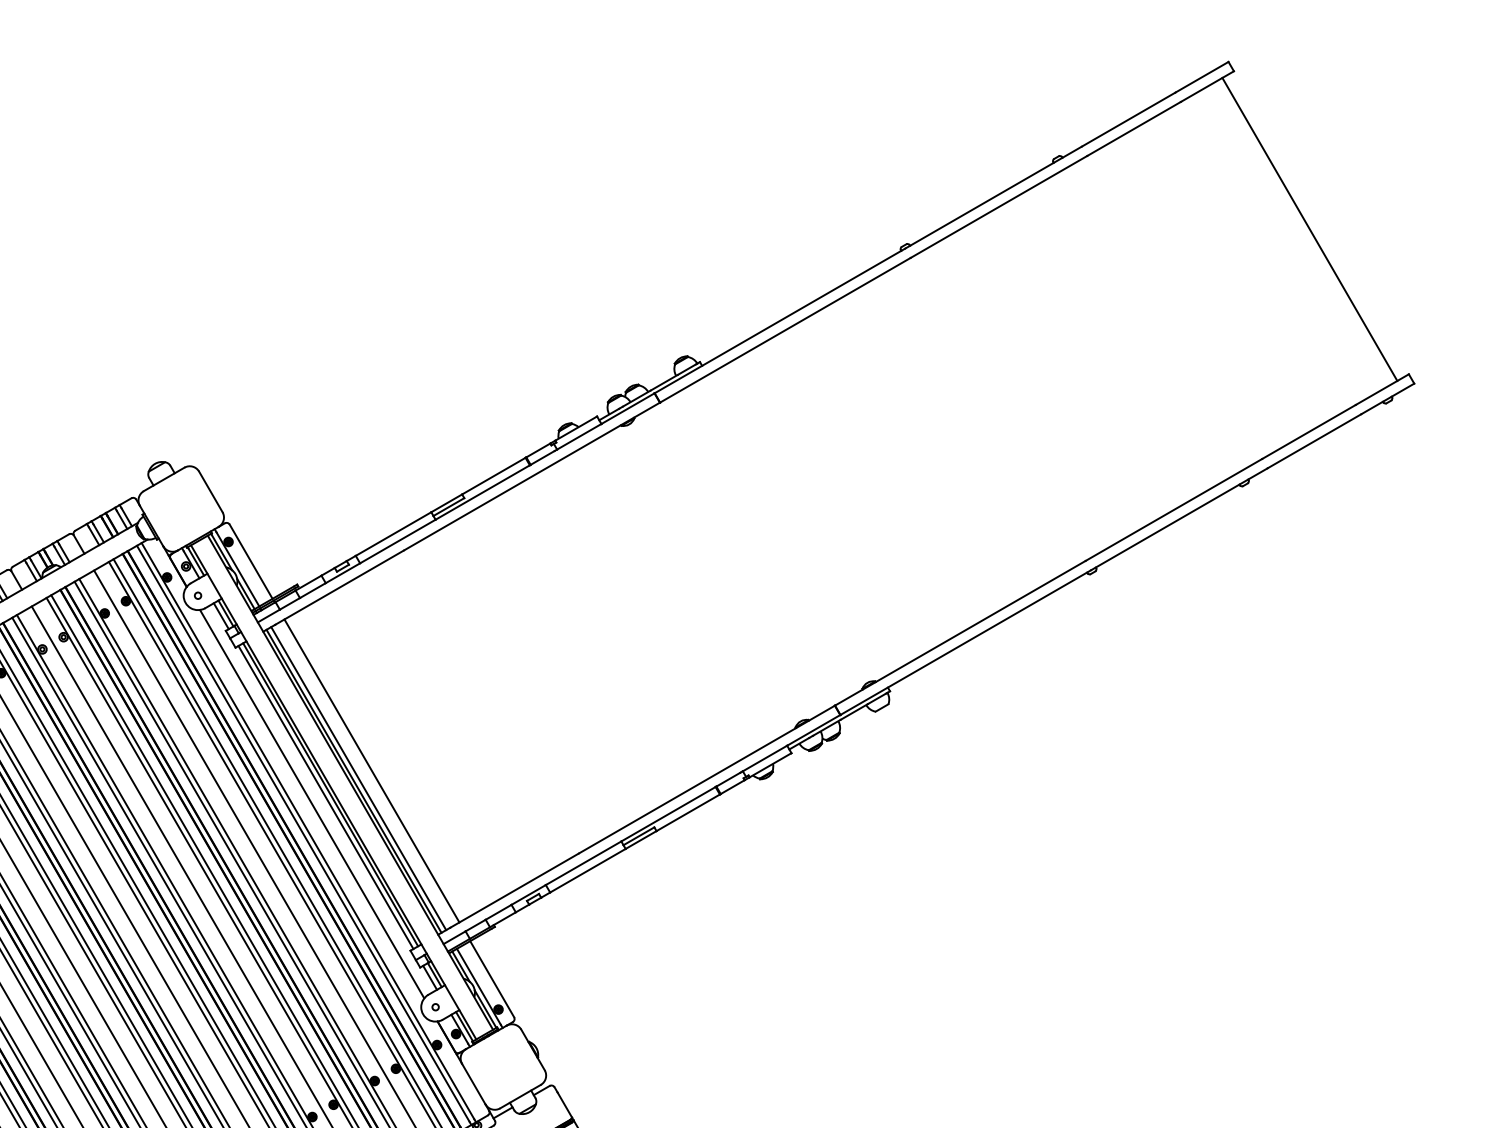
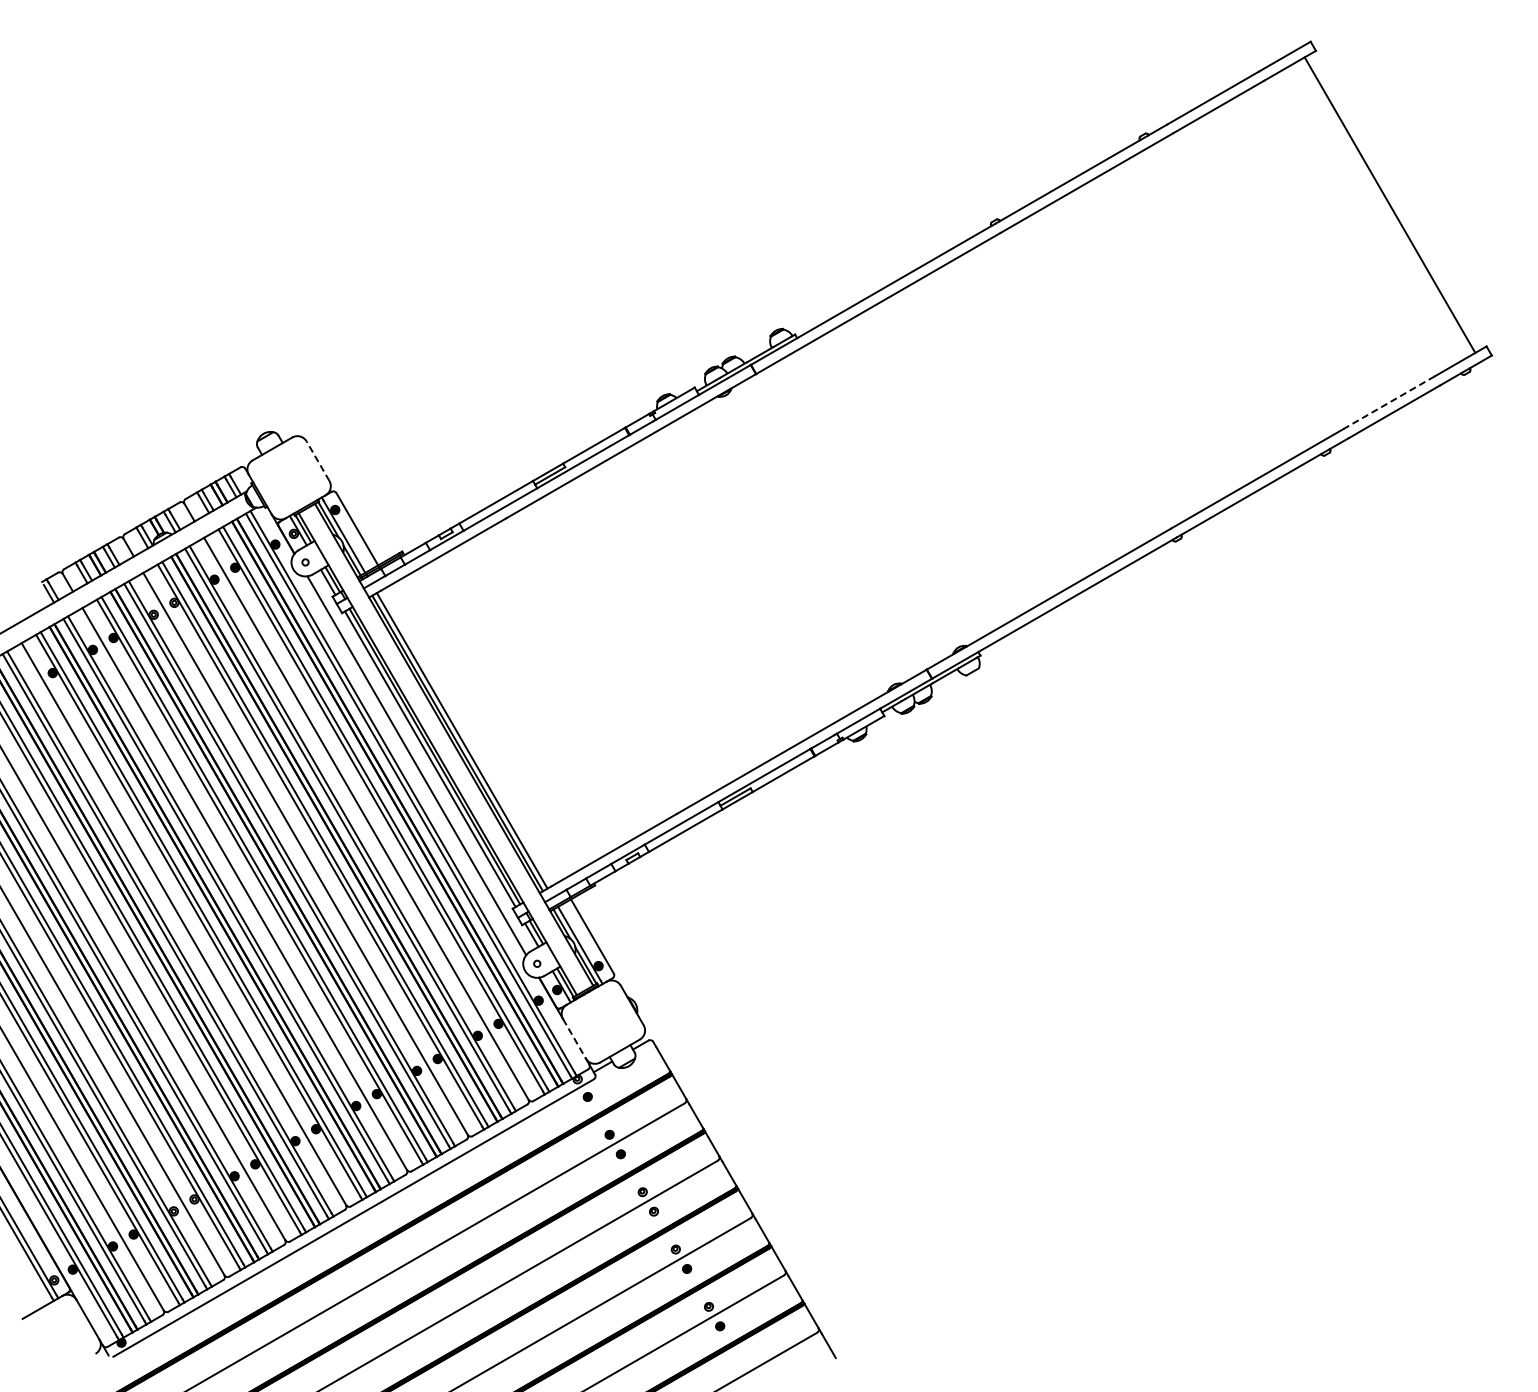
line: (1309, 431) -> (1389, 402), solid -> dashed
line: (211, 492) -> (318, 461), solid -> dashed
line: (371, 771) -> (474, 733), removed
line: (473, 1083) -> (574, 1038), solid -> dashed

